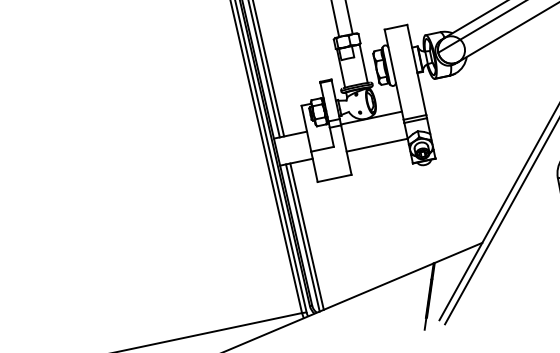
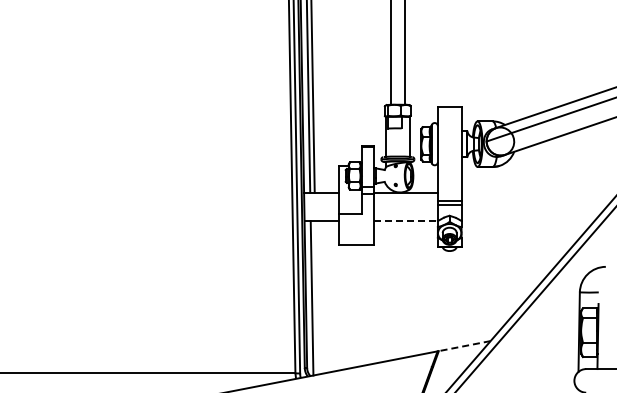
line: (377, 145) -> (406, 221), solid -> dashed
line: (306, 236) -> (316, 297), removed
line: (458, 253) -> (464, 346), solid -> dashed

